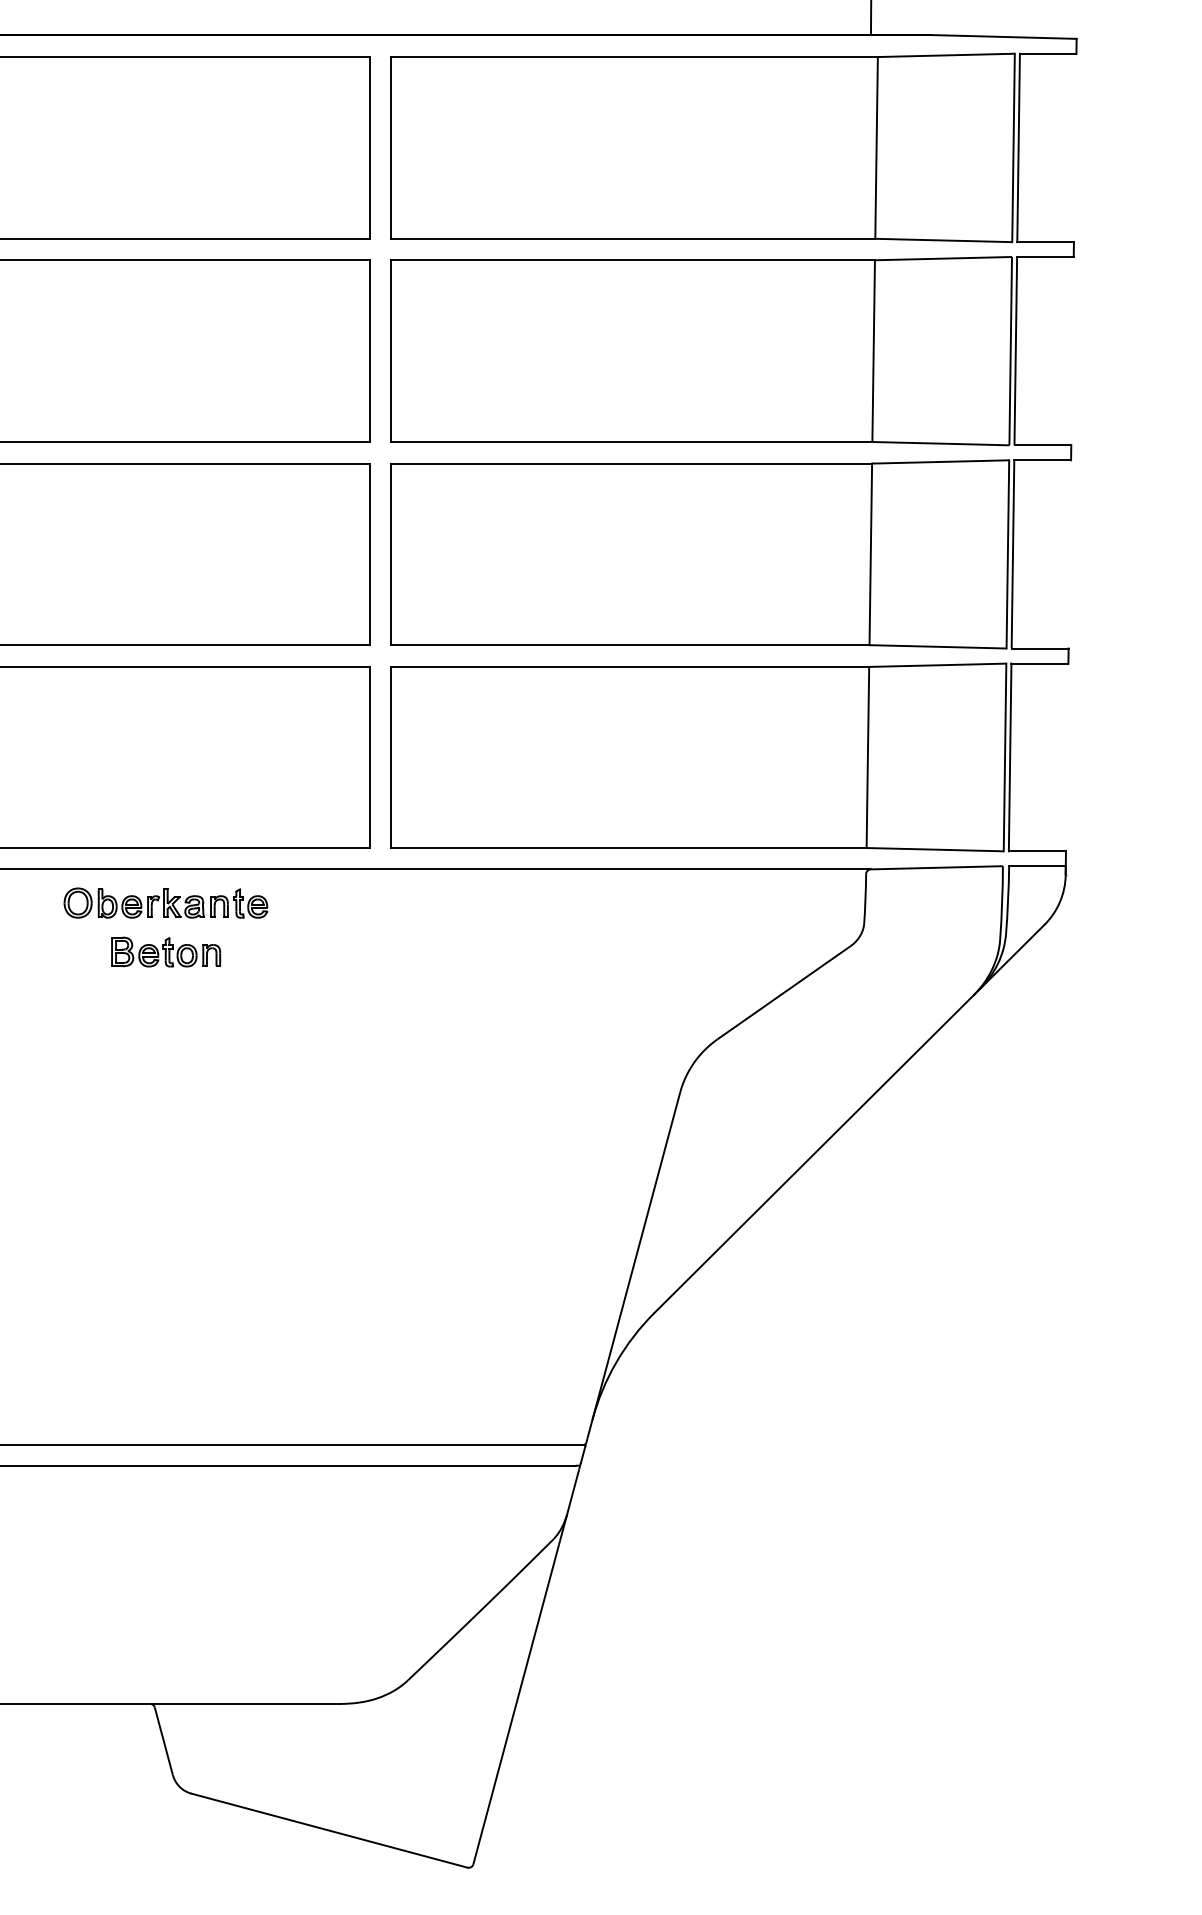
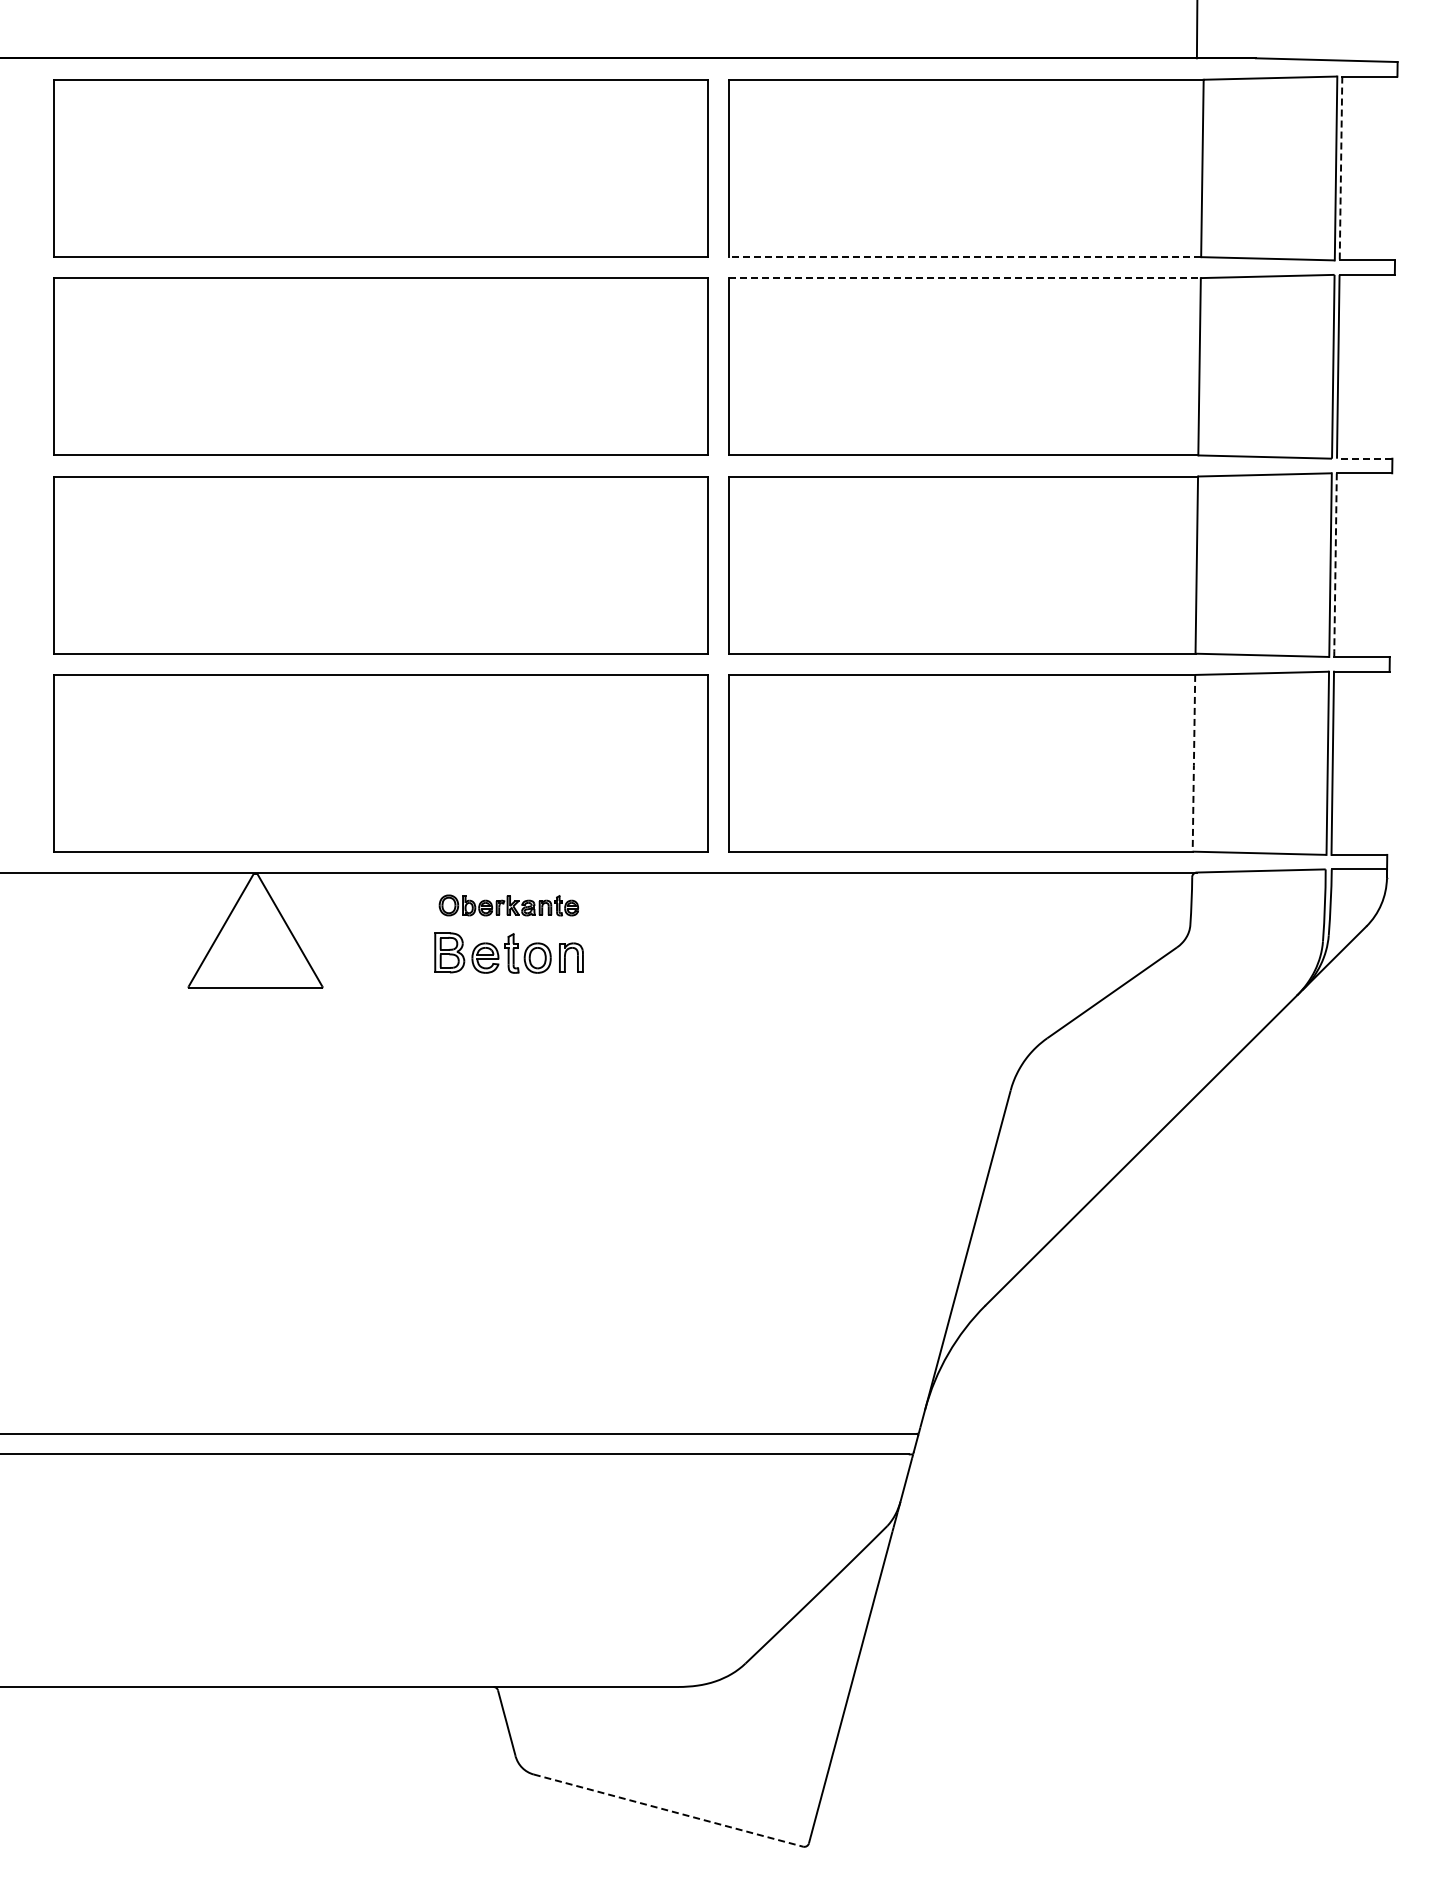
line: (1019, 147) -> (1341, 168), solid -> dashed
line: (632, 239) -> (964, 257), solid -> dashed
line: (633, 260) -> (965, 278), solid -> dashed
line: (1042, 445) -> (1364, 458), solid -> dashed
line: (1012, 555) -> (1335, 566), solid -> dashed
line: (867, 758) -> (1193, 764), solid -> dashed
part: (165, 903) -> (508, 905), size x0.7
part: (165, 952) -> (508, 953), size x1.4
line: (330, 1830) -> (669, 1810), solid -> dashed

